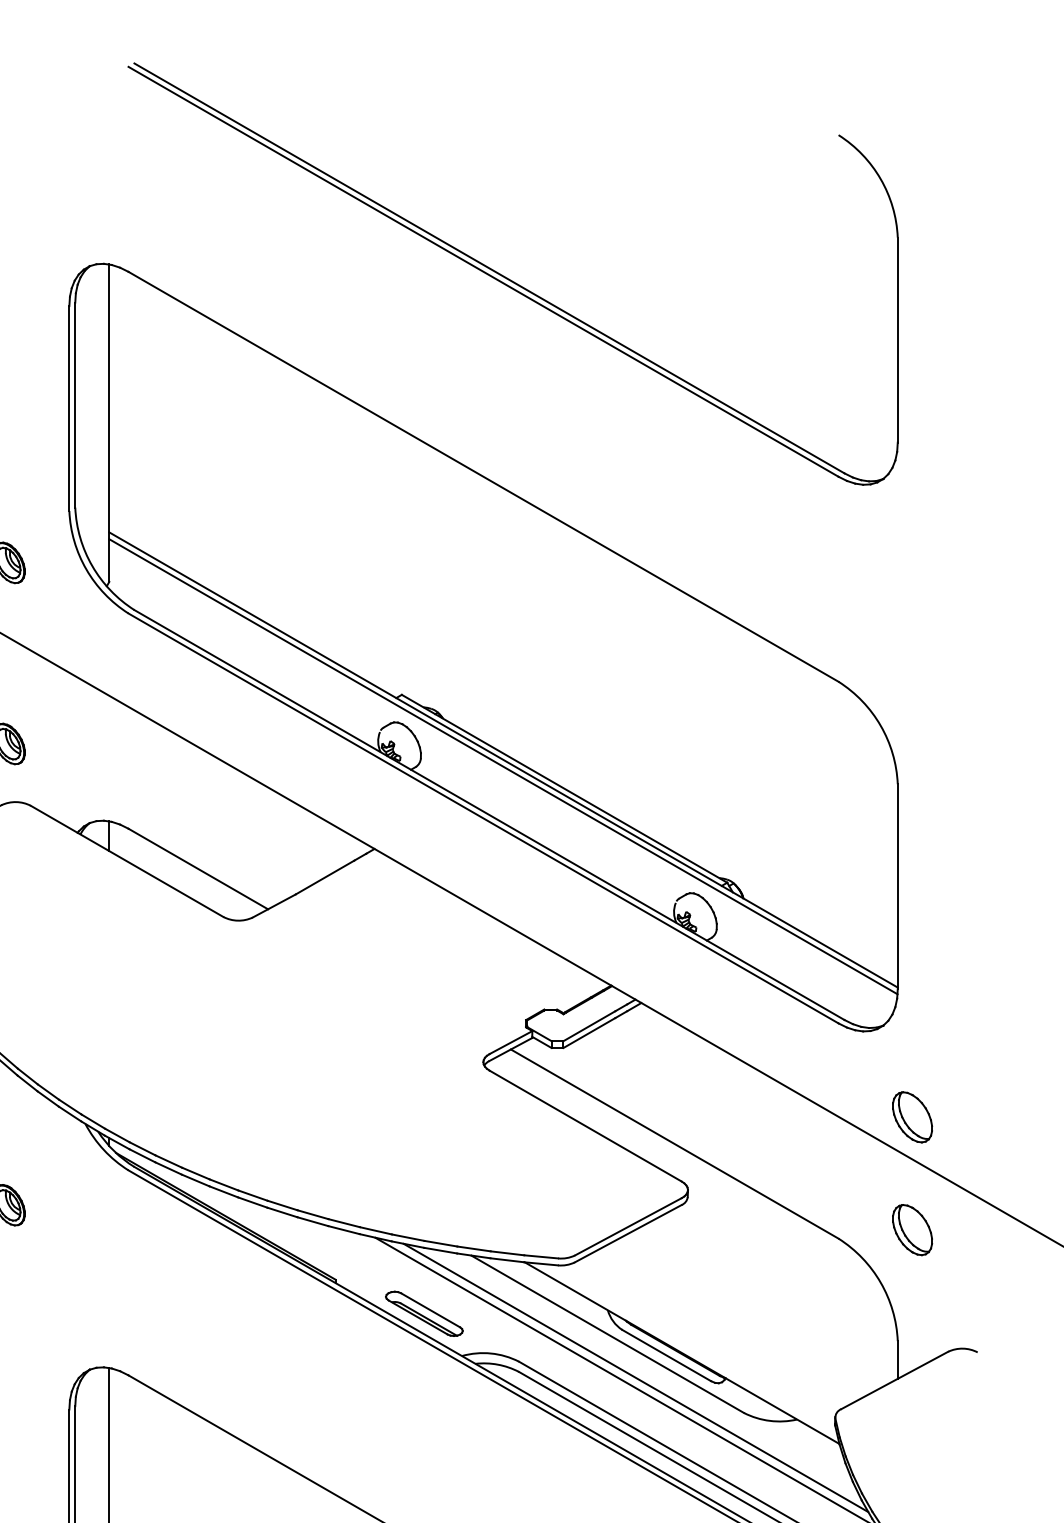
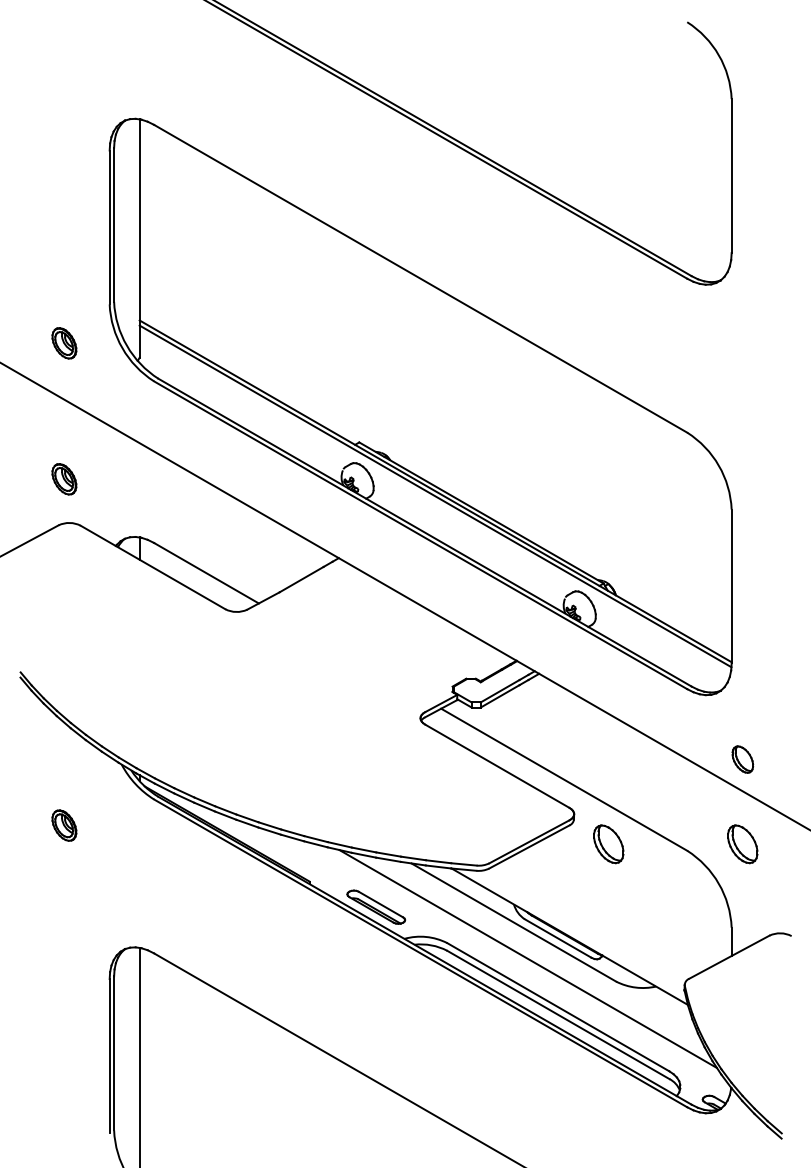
part: (912, 1117) -> (742, 759), size x0.7
part: (733, 1230) -> (608, 844), added
line: (635, 1376) -> (534, 954), removed

